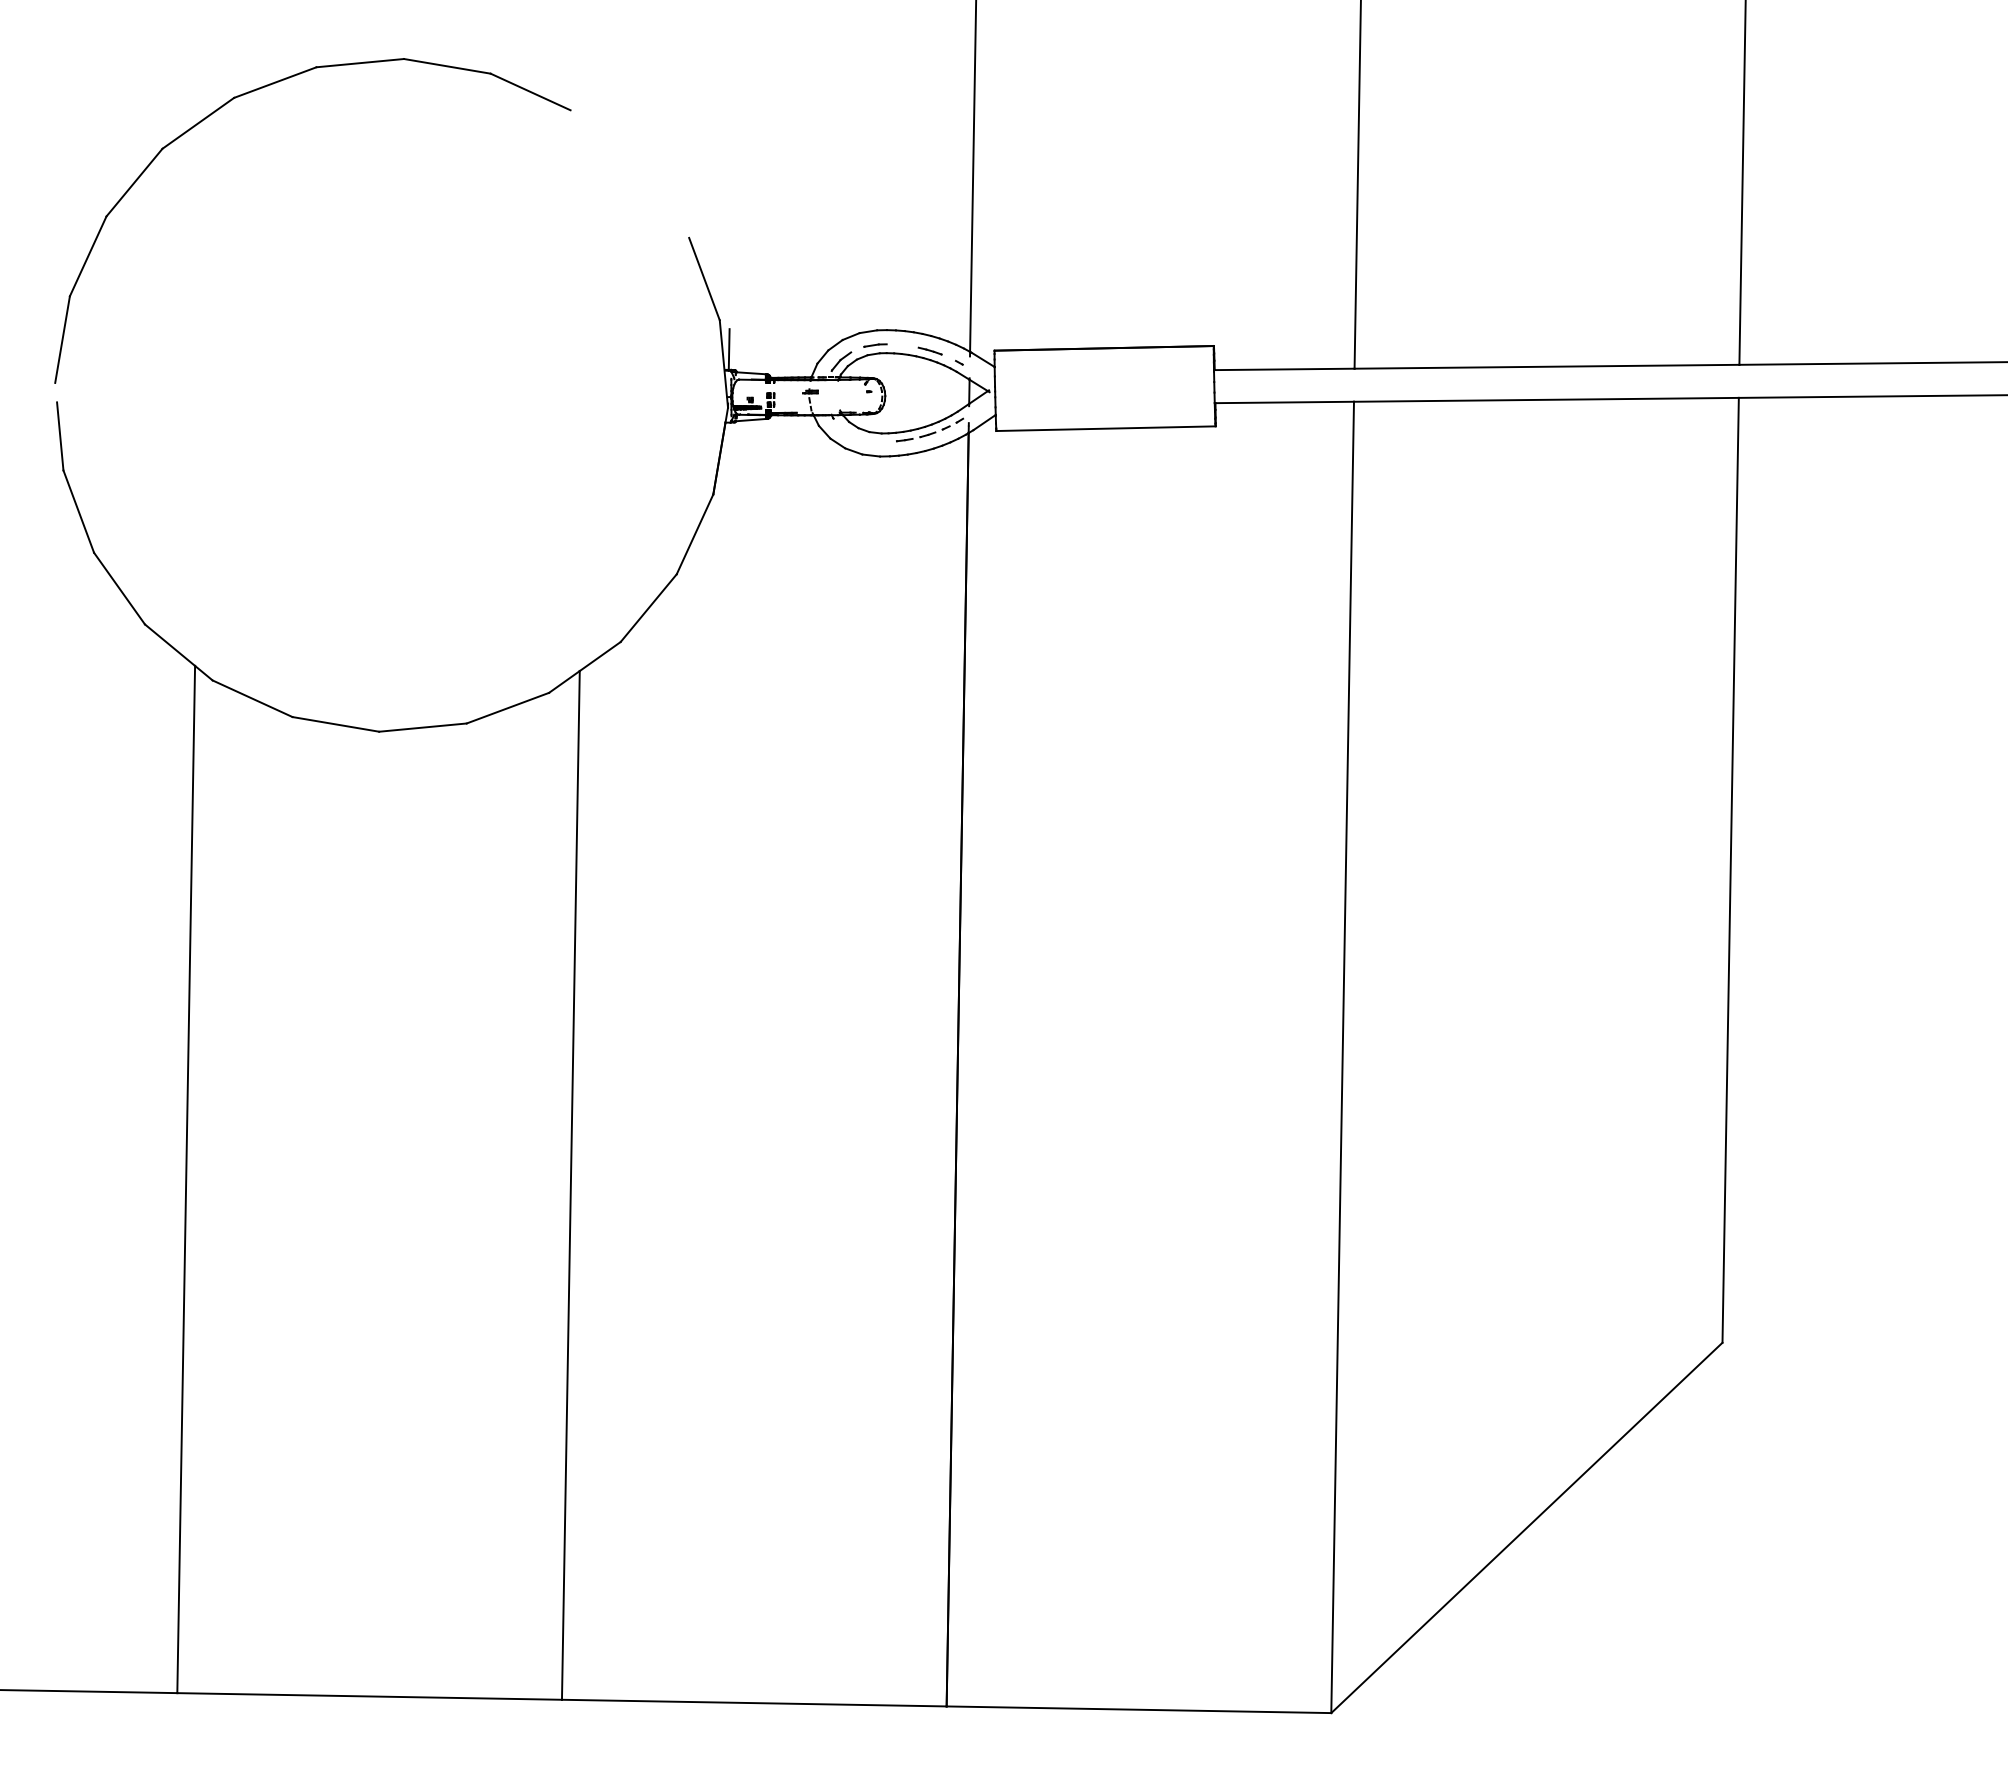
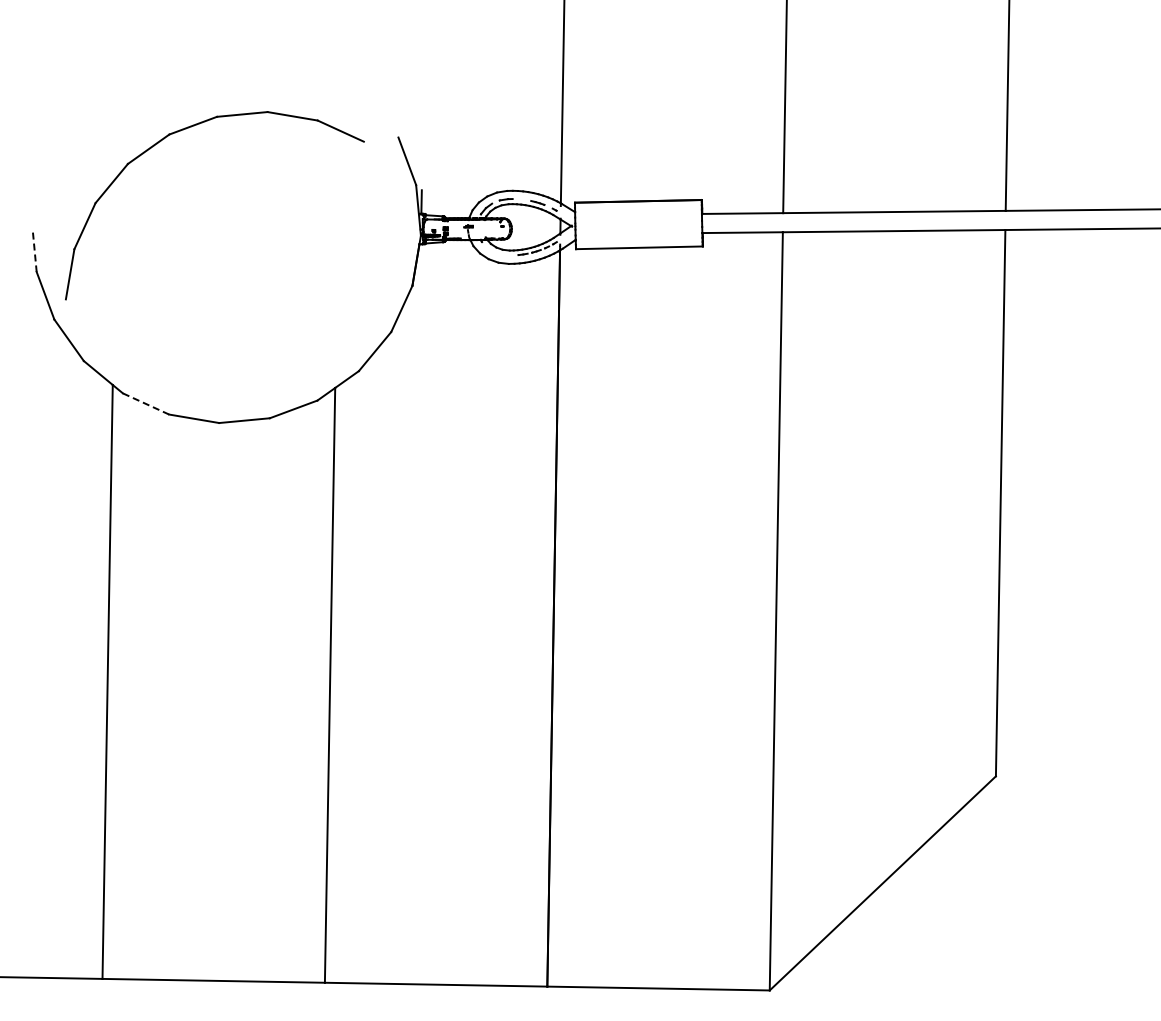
part: (263, 89) -> (186, 129), moved
line: (59, 436) -> (34, 252), solid -> dashed
line: (253, 699) -> (146, 404), solid -> dashed

